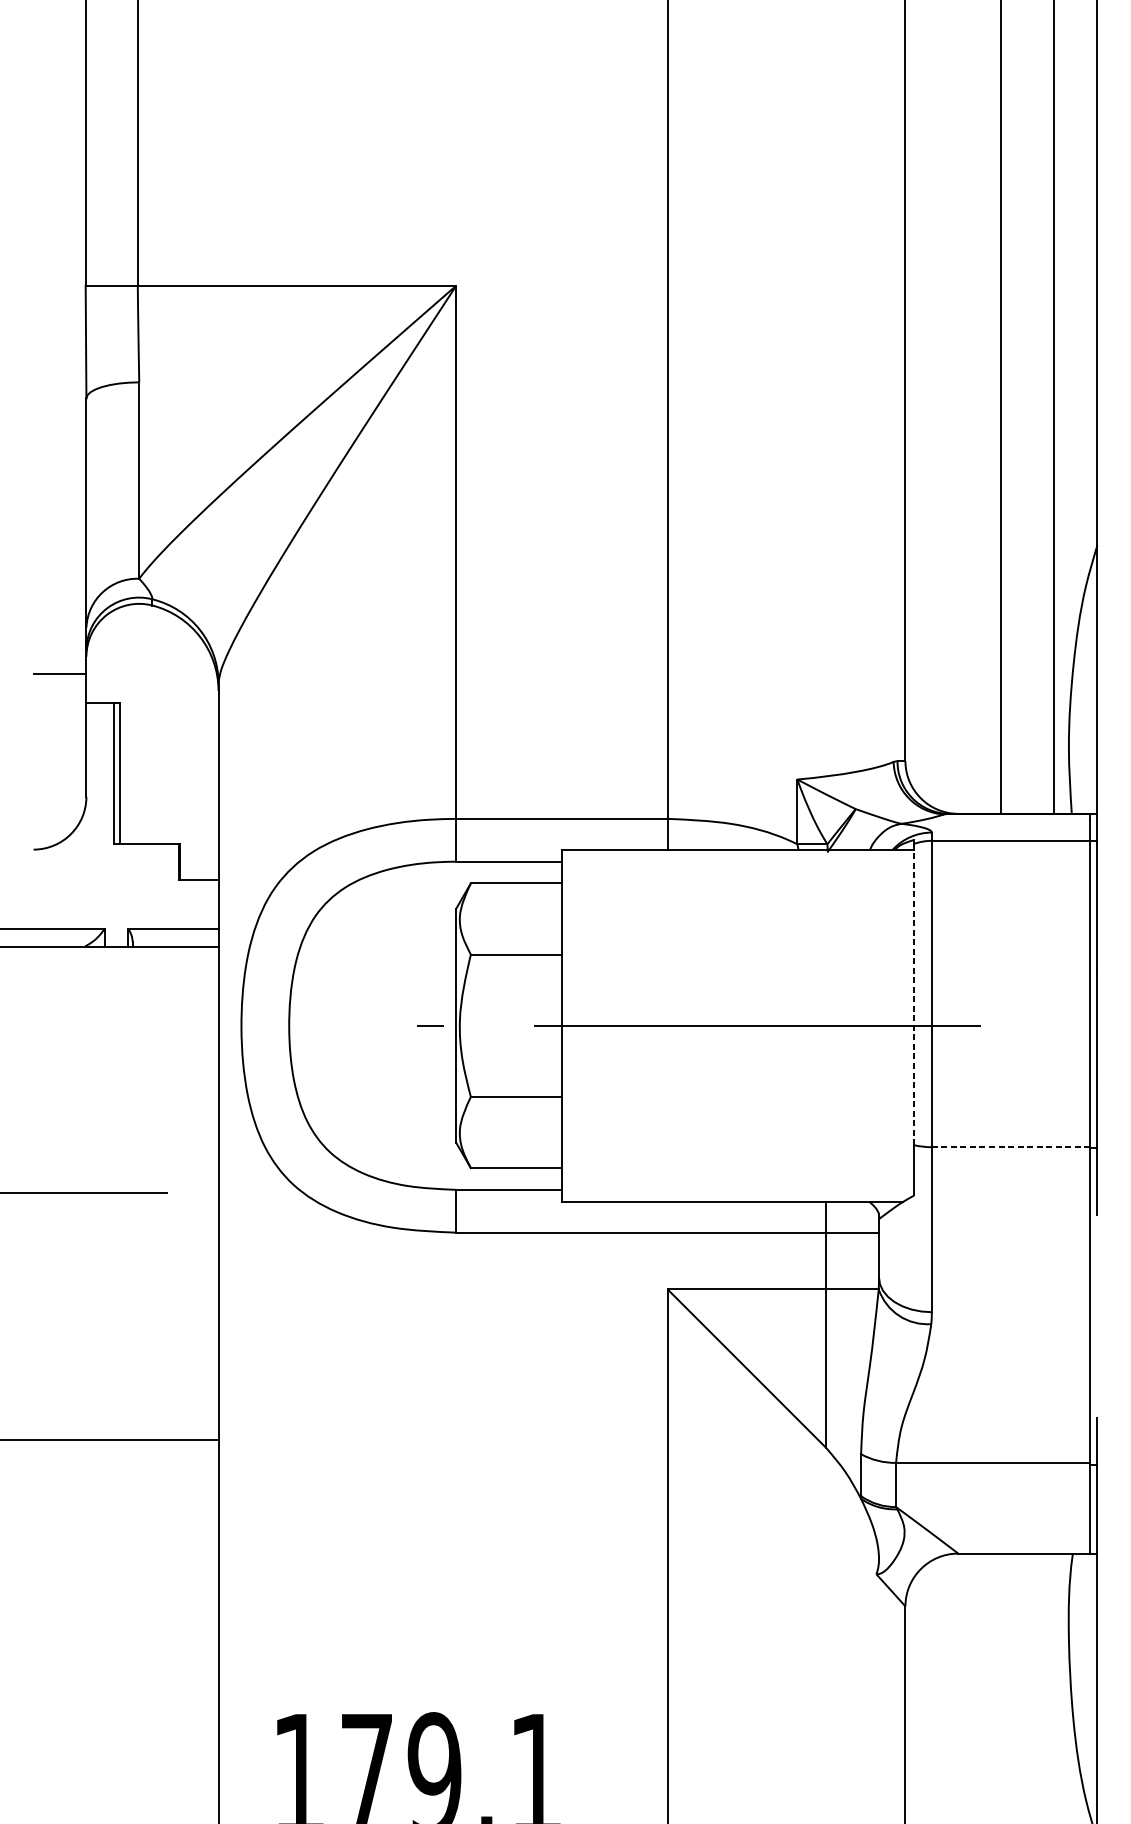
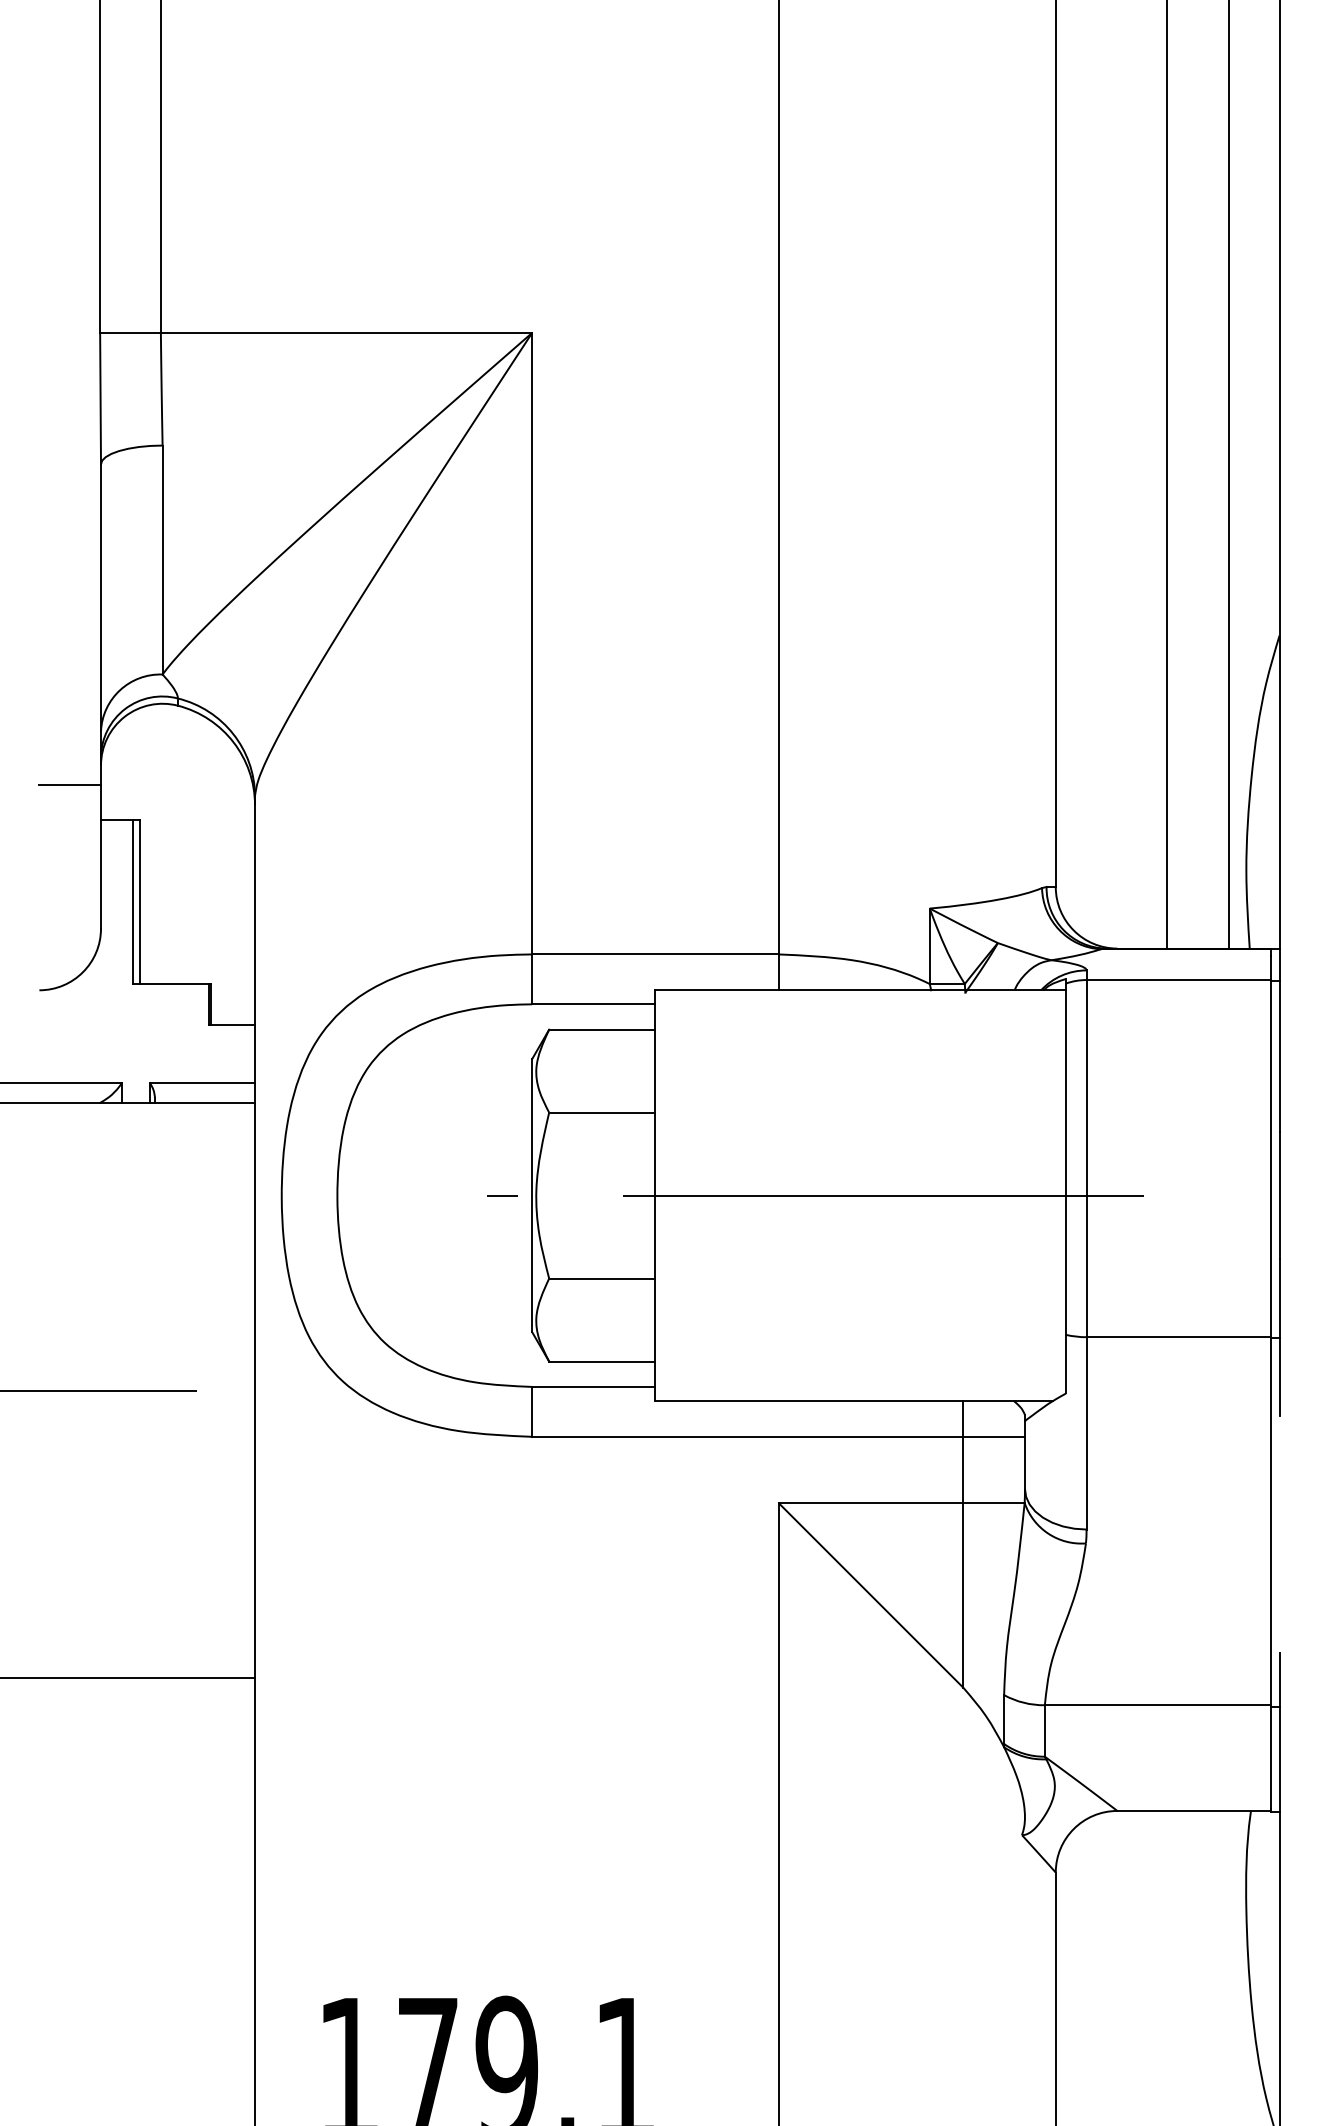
line: (914, 994) -> (1066, 1159), dashed -> solid
line: (1011, 1147) -> (1179, 1337), dashed -> solid

